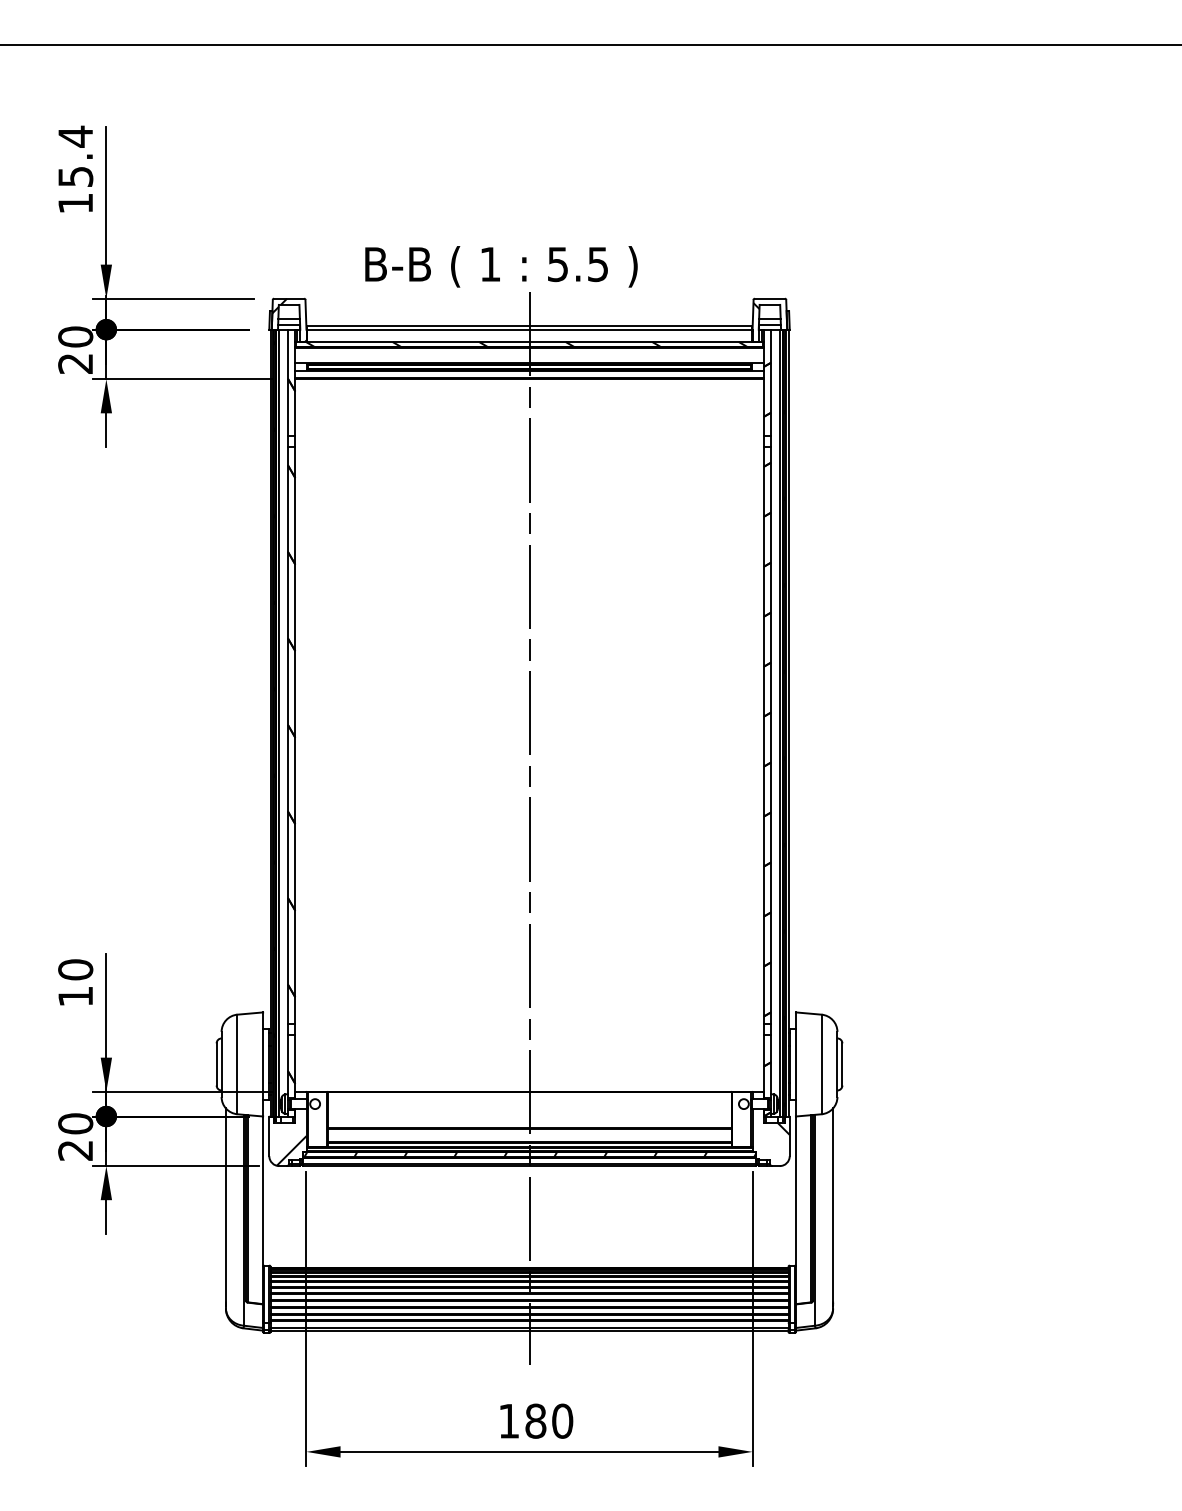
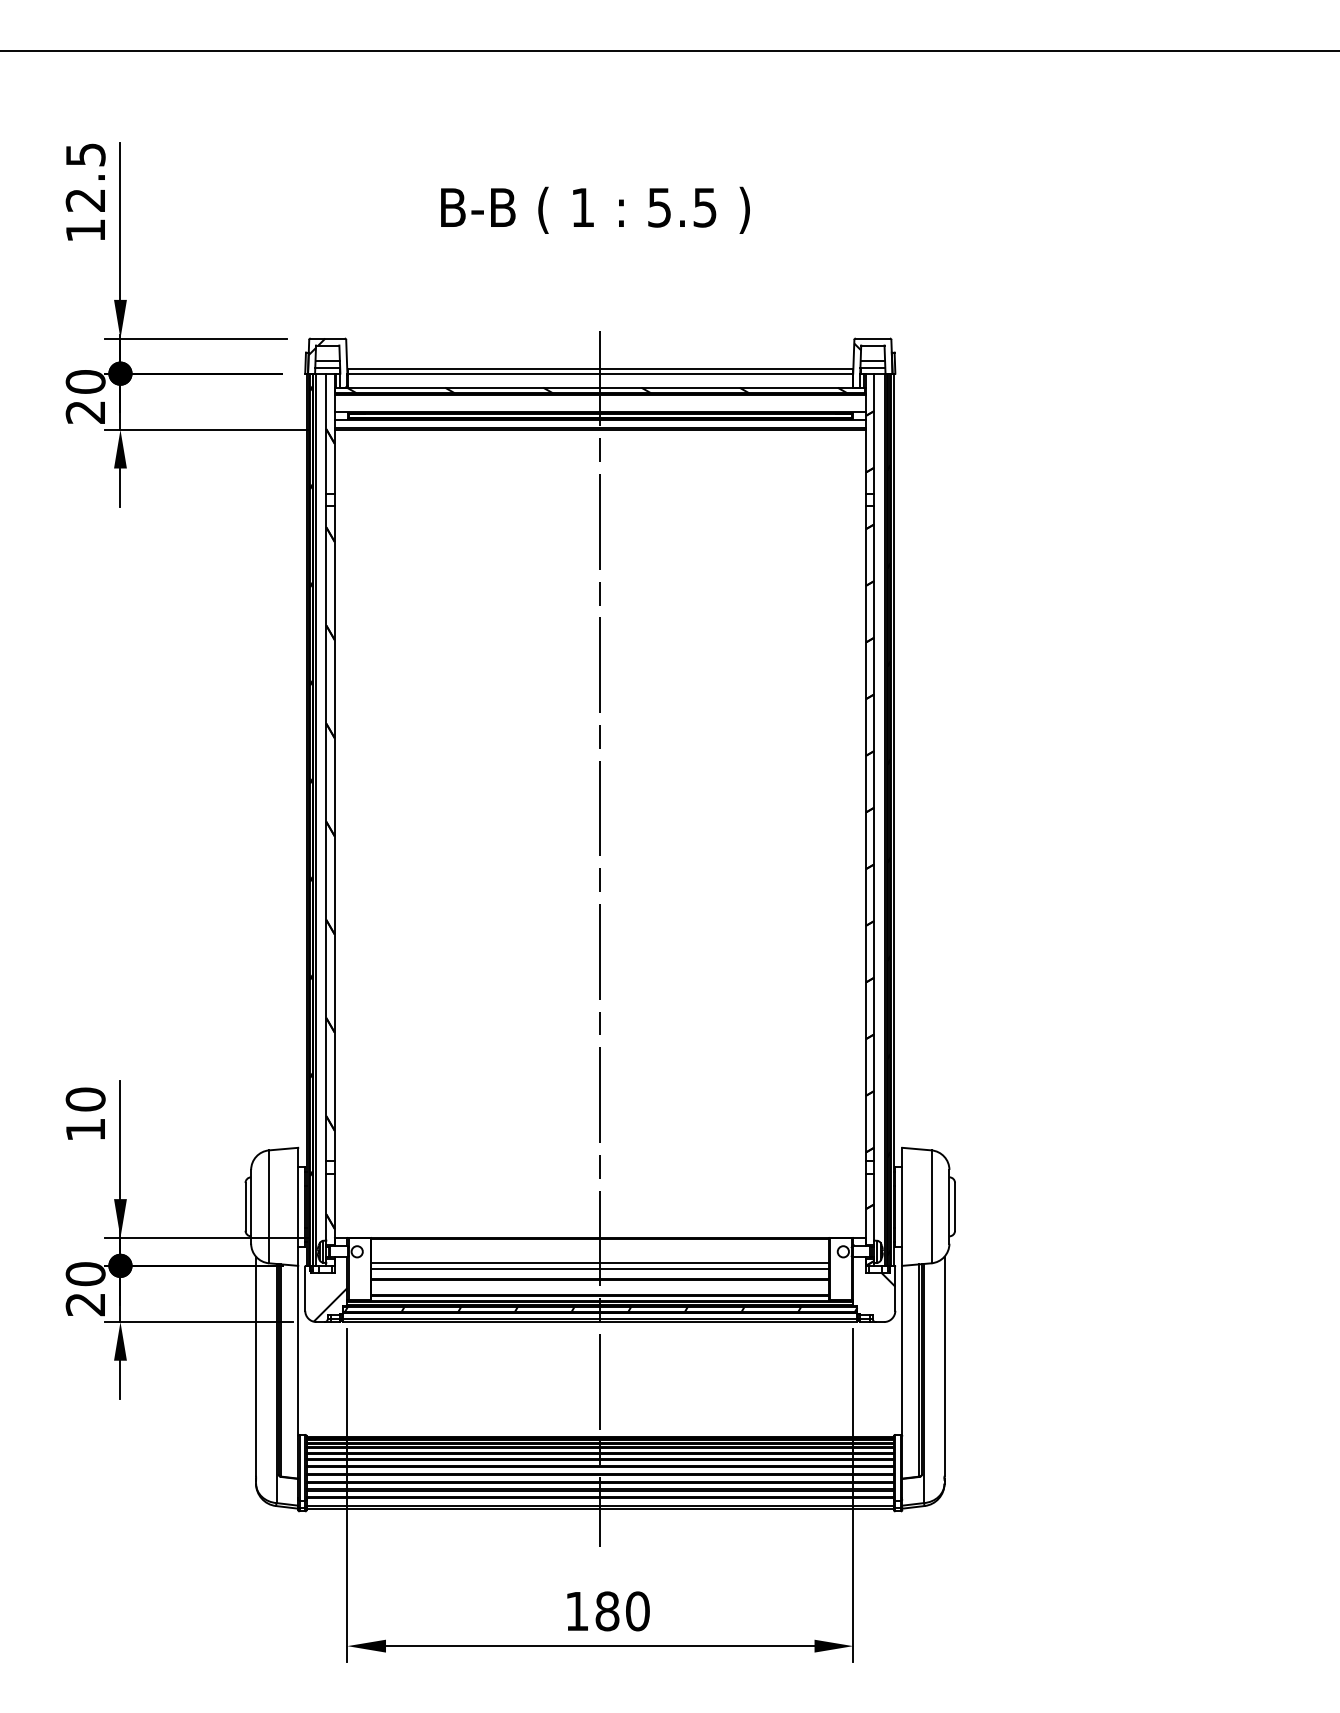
text: (75, 155) -> (85, 176), 15.4 -> 12.5
text: (501, 266) -> (595, 209), moved
line: (529, 1114) -> (600, 1263), added
line: (529, 1118) -> (600, 1268), added

